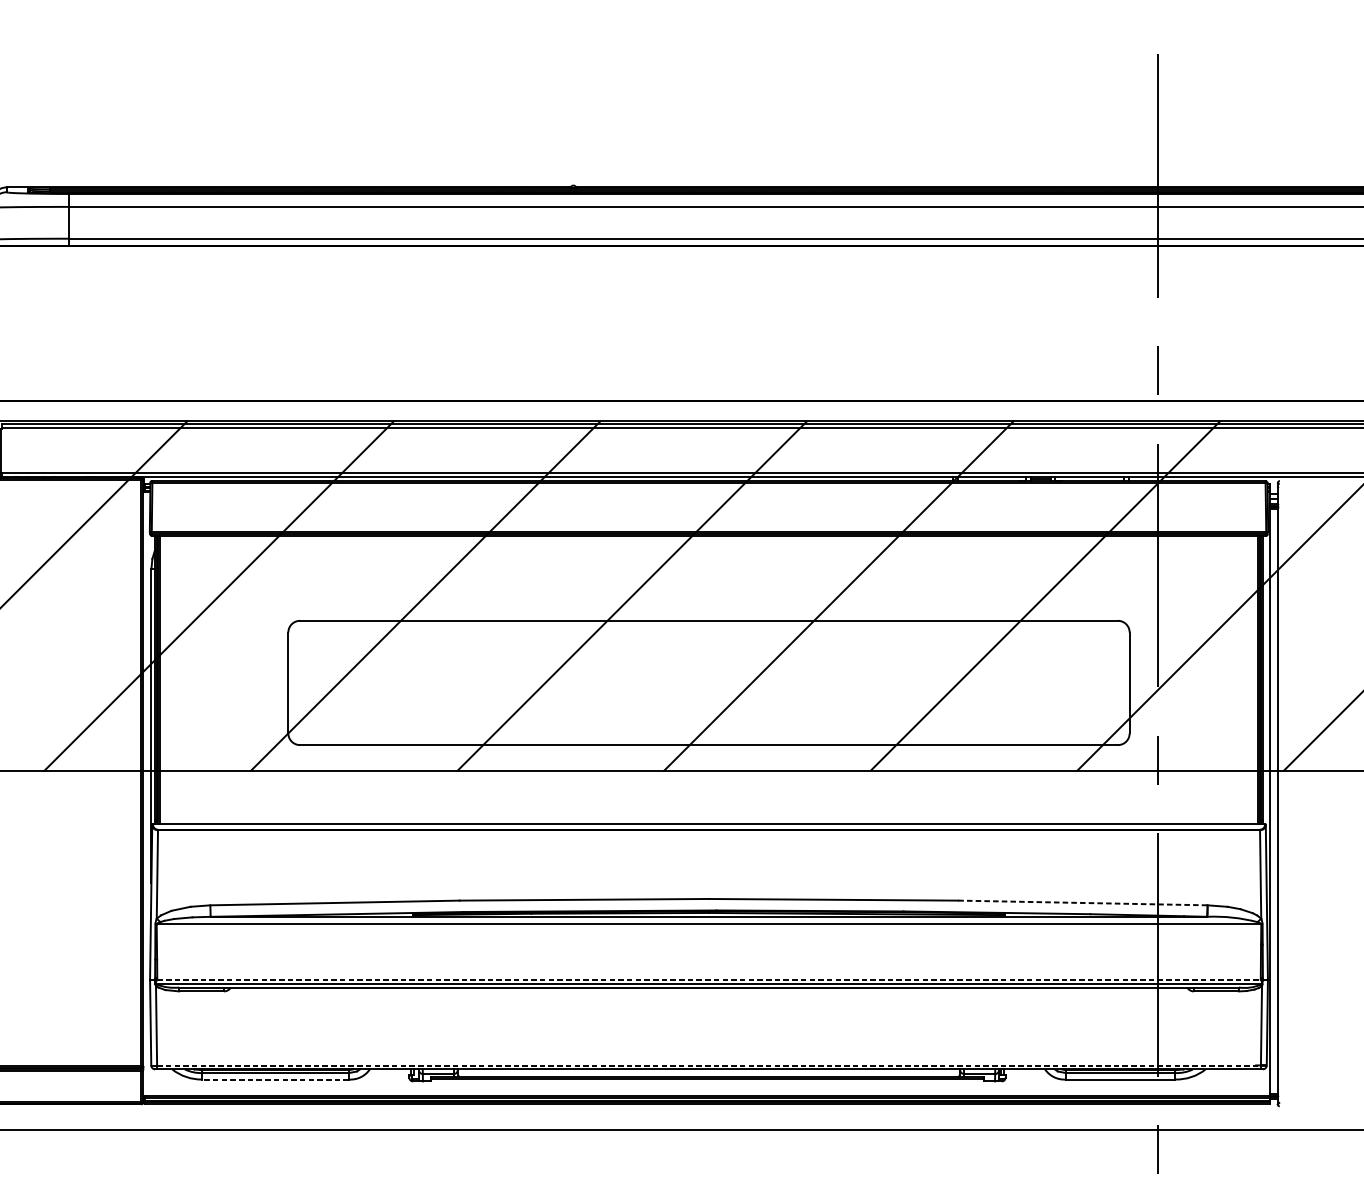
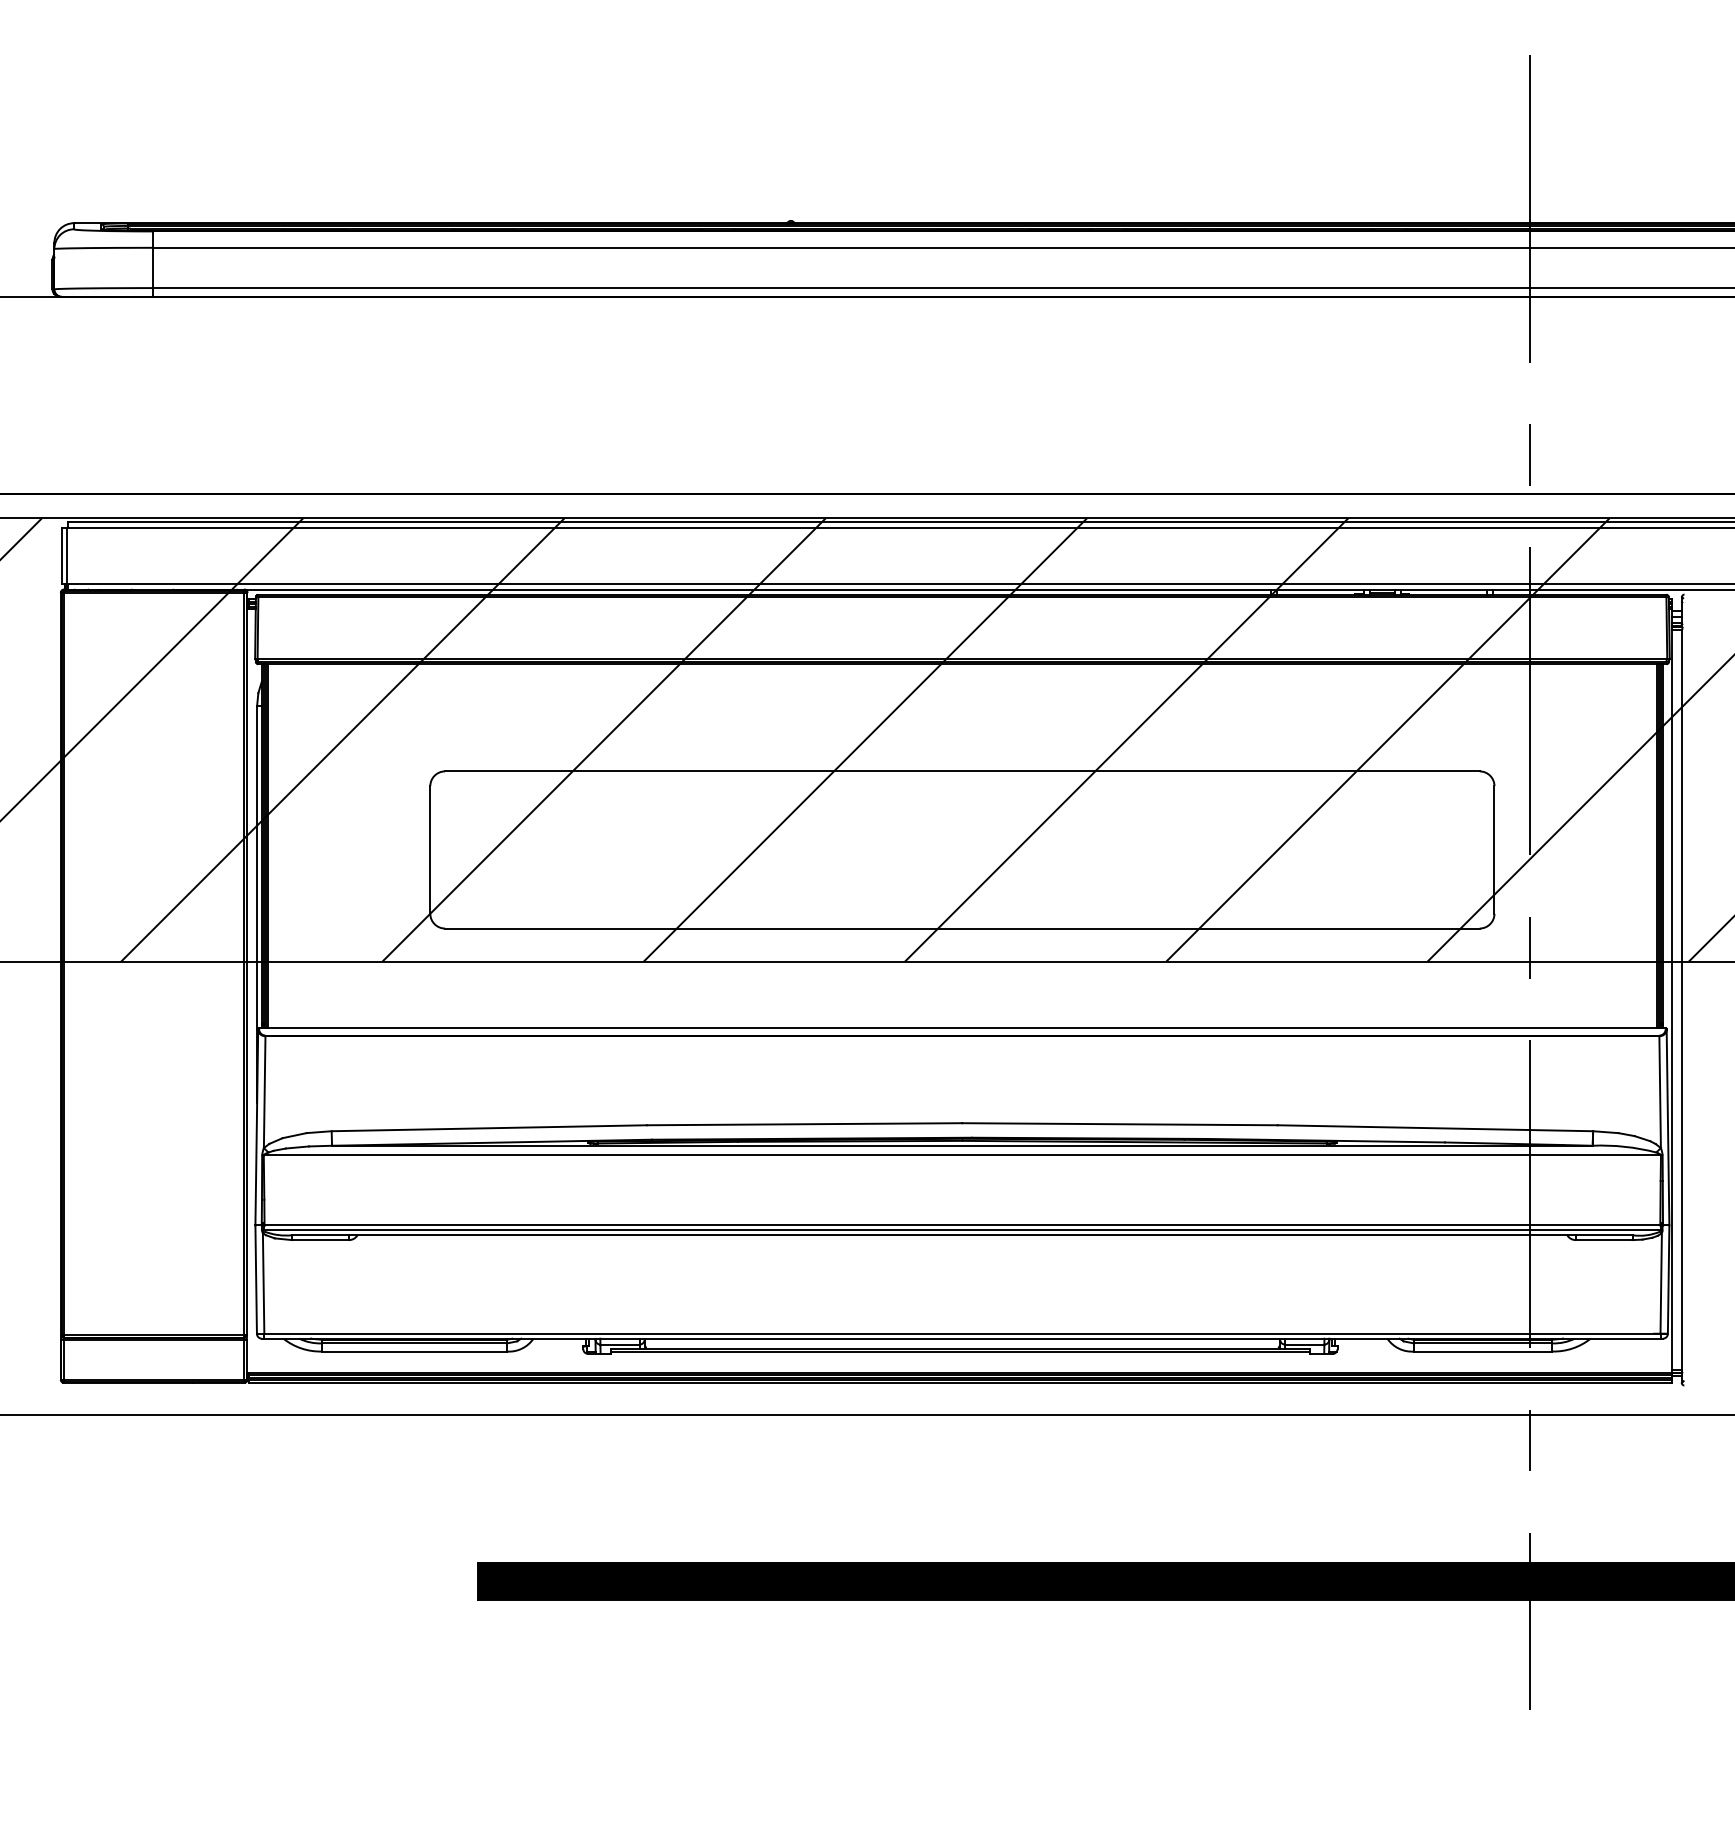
line: (1083, 903) -> (1435, 1128), dashed -> solid
line: (709, 979) -> (962, 1225), dashed -> solid
line: (709, 1065) -> (962, 1333), dashed -> solid
line: (275, 1079) -> (414, 1351), dashed -> solid

